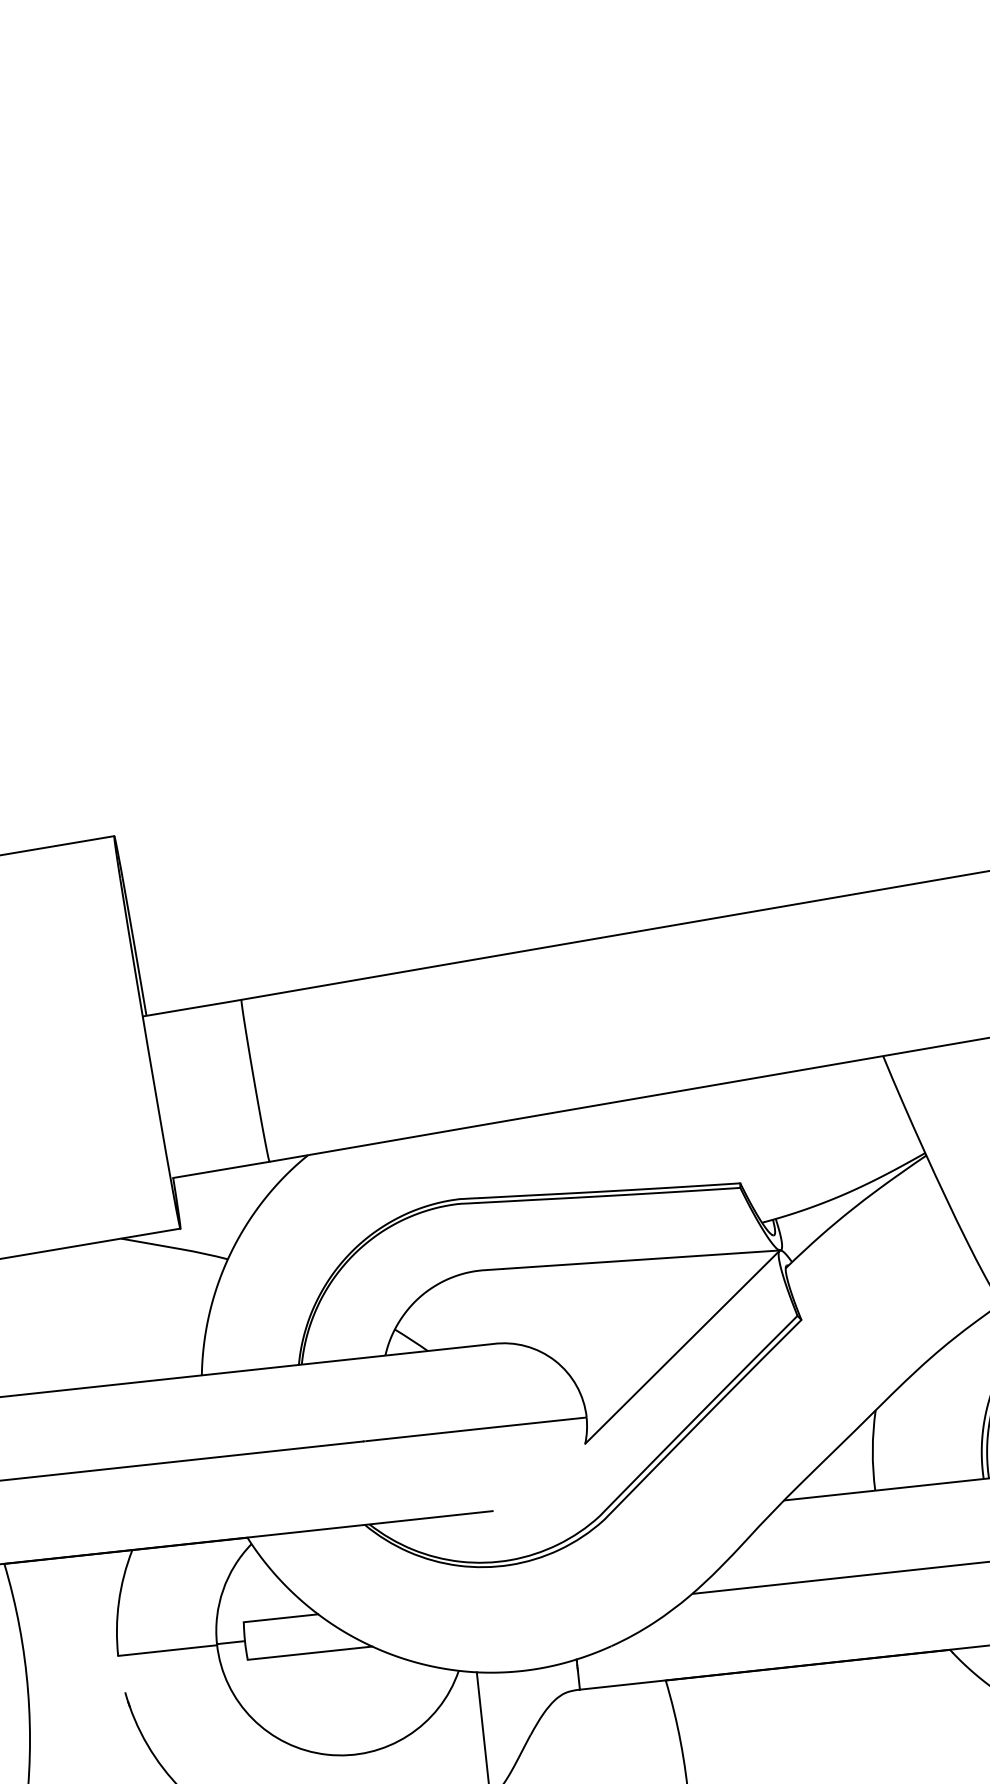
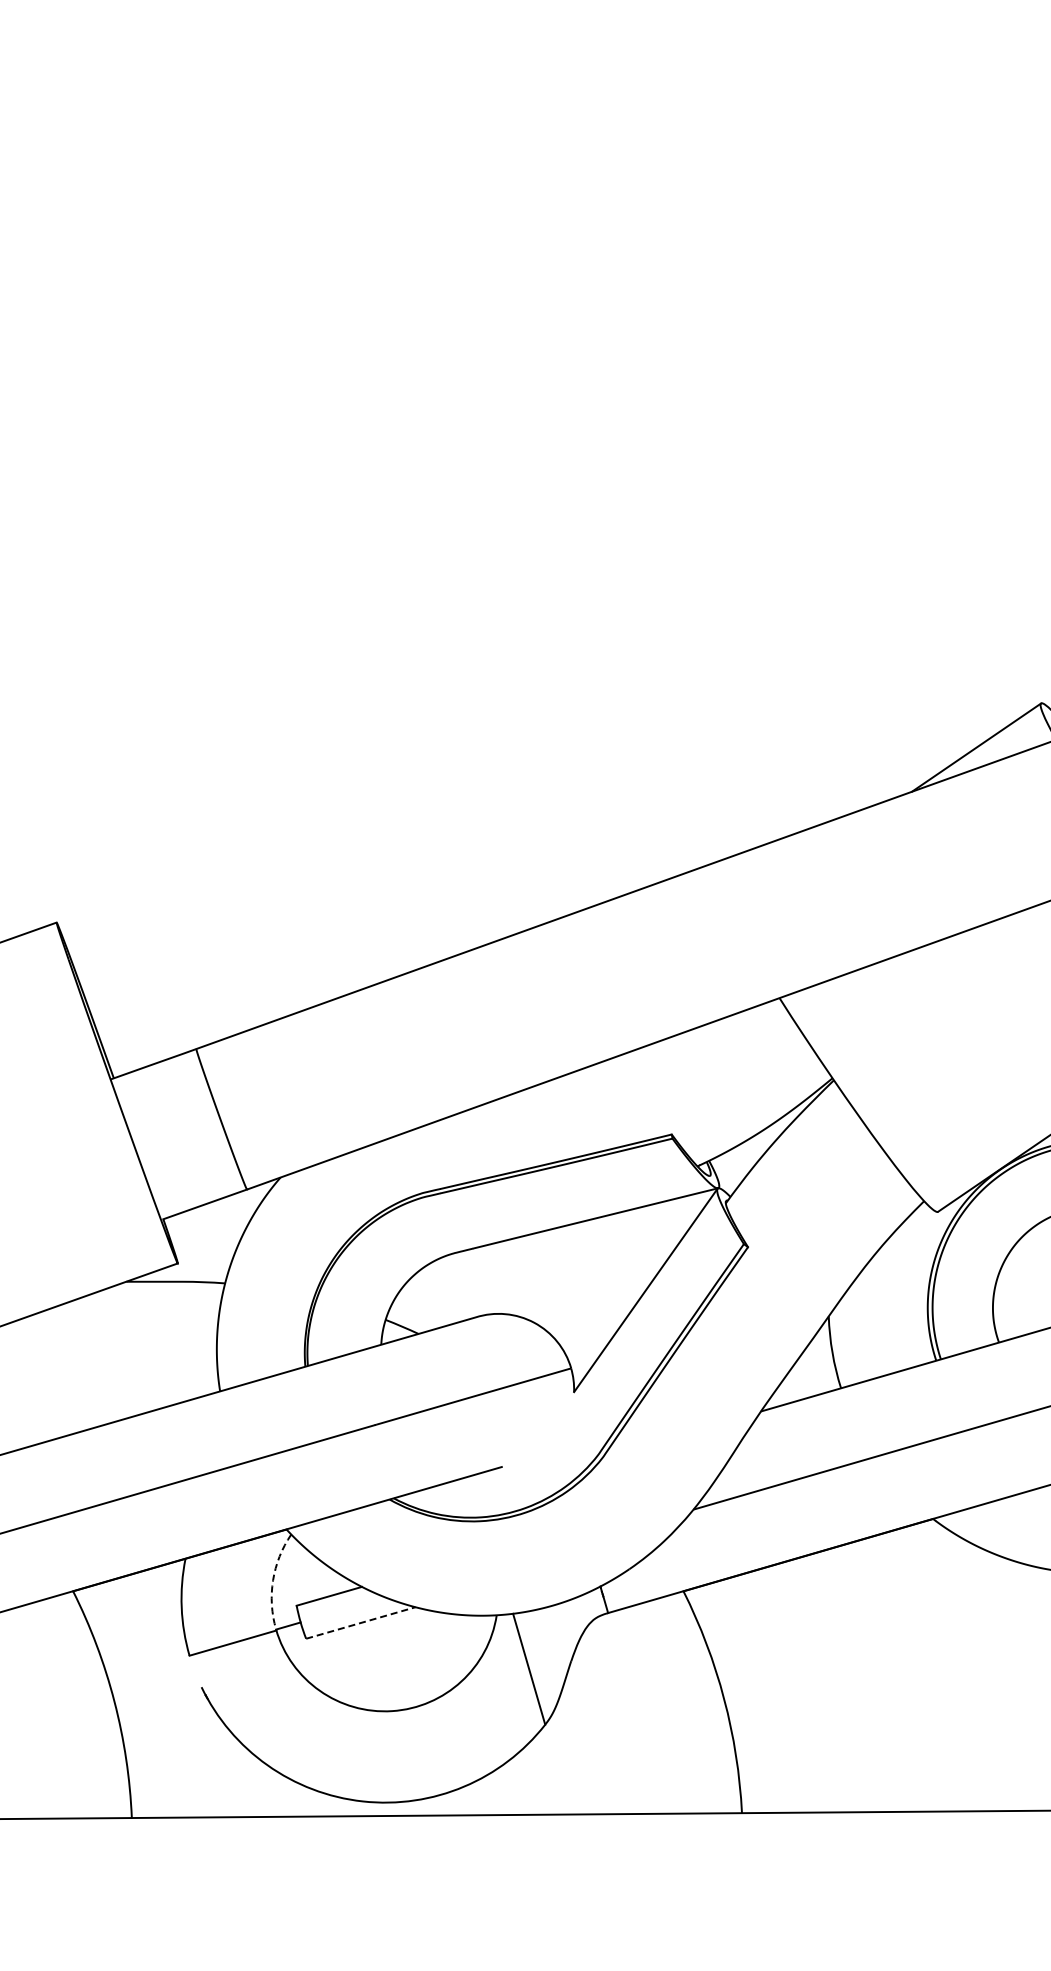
arc: (223, 1590) -> (273, 1580), solid -> dashed
line: (309, 1652) -> (360, 1622), solid -> dashed

